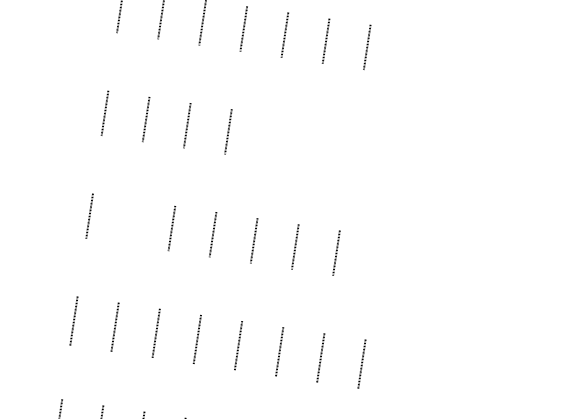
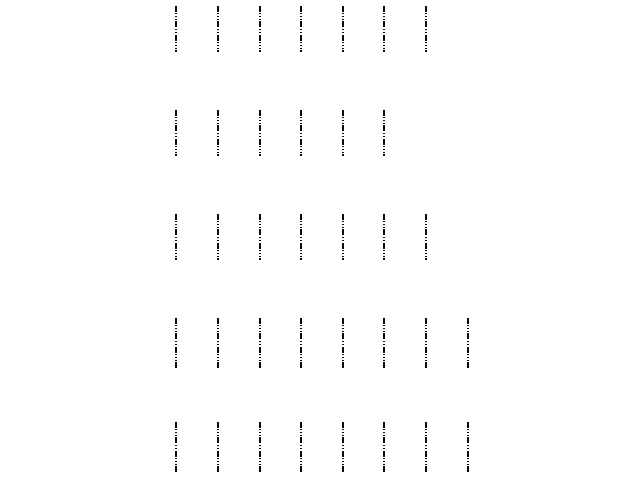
line: (269, 137) -> (342, 132), added
line: (310, 143) -> (384, 132), added
line: (130, 222) -> (217, 237), added

